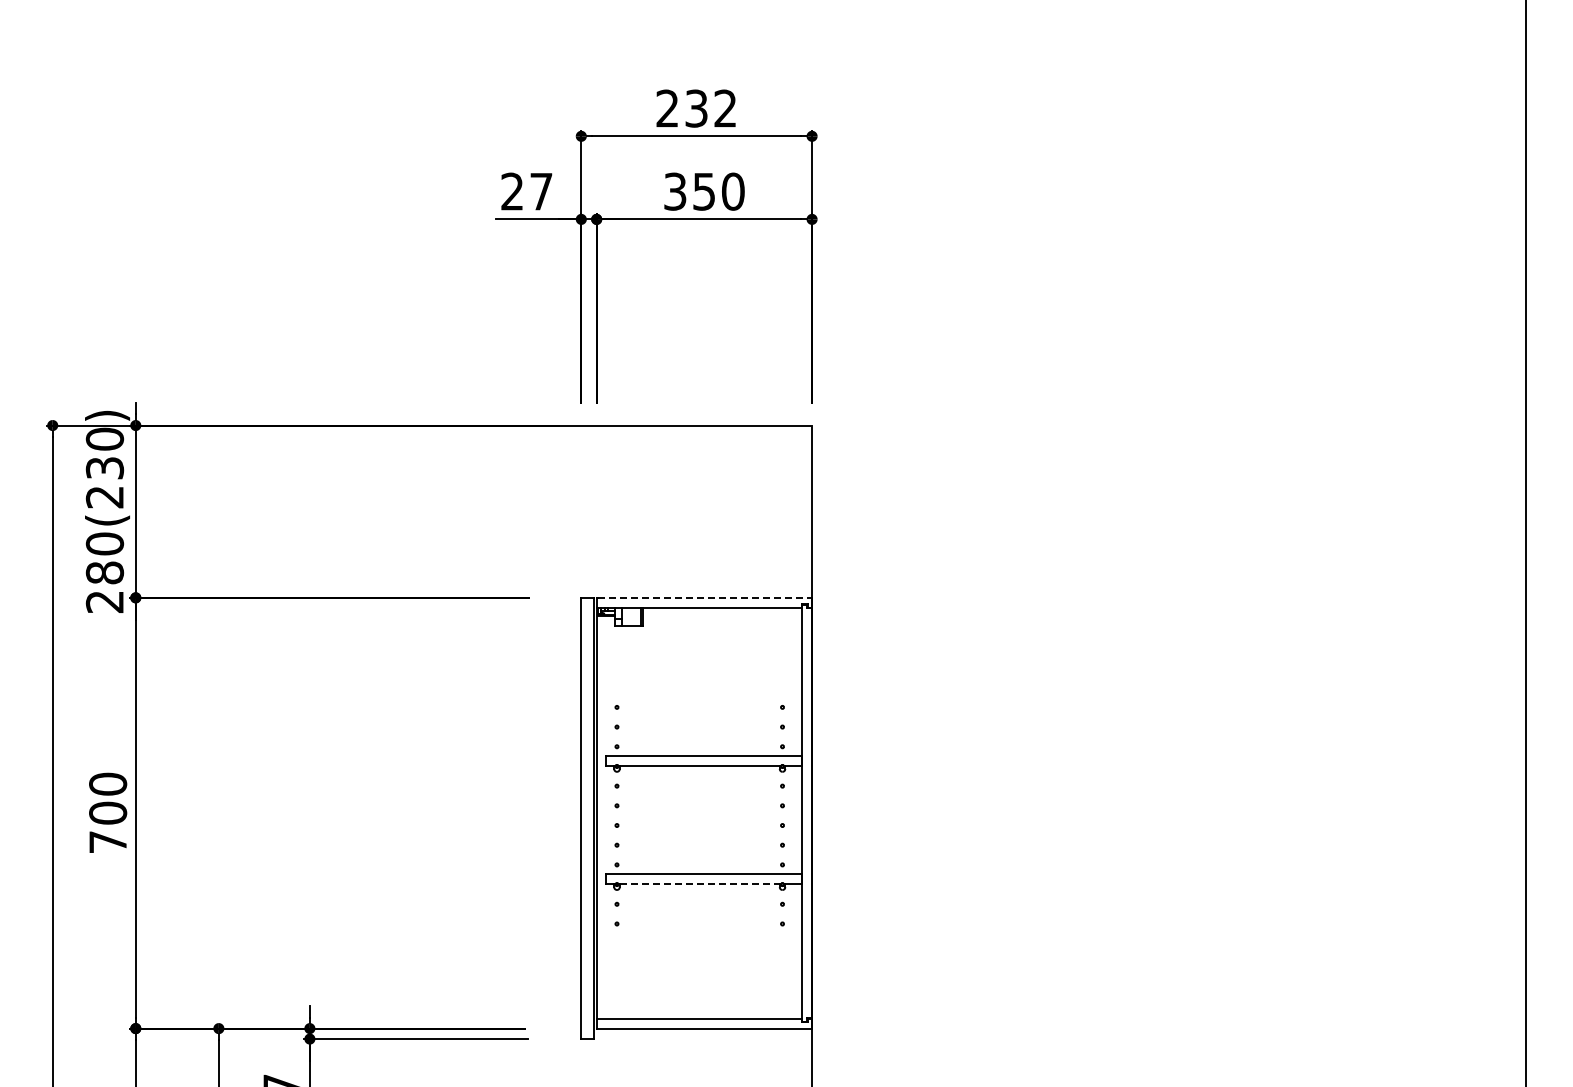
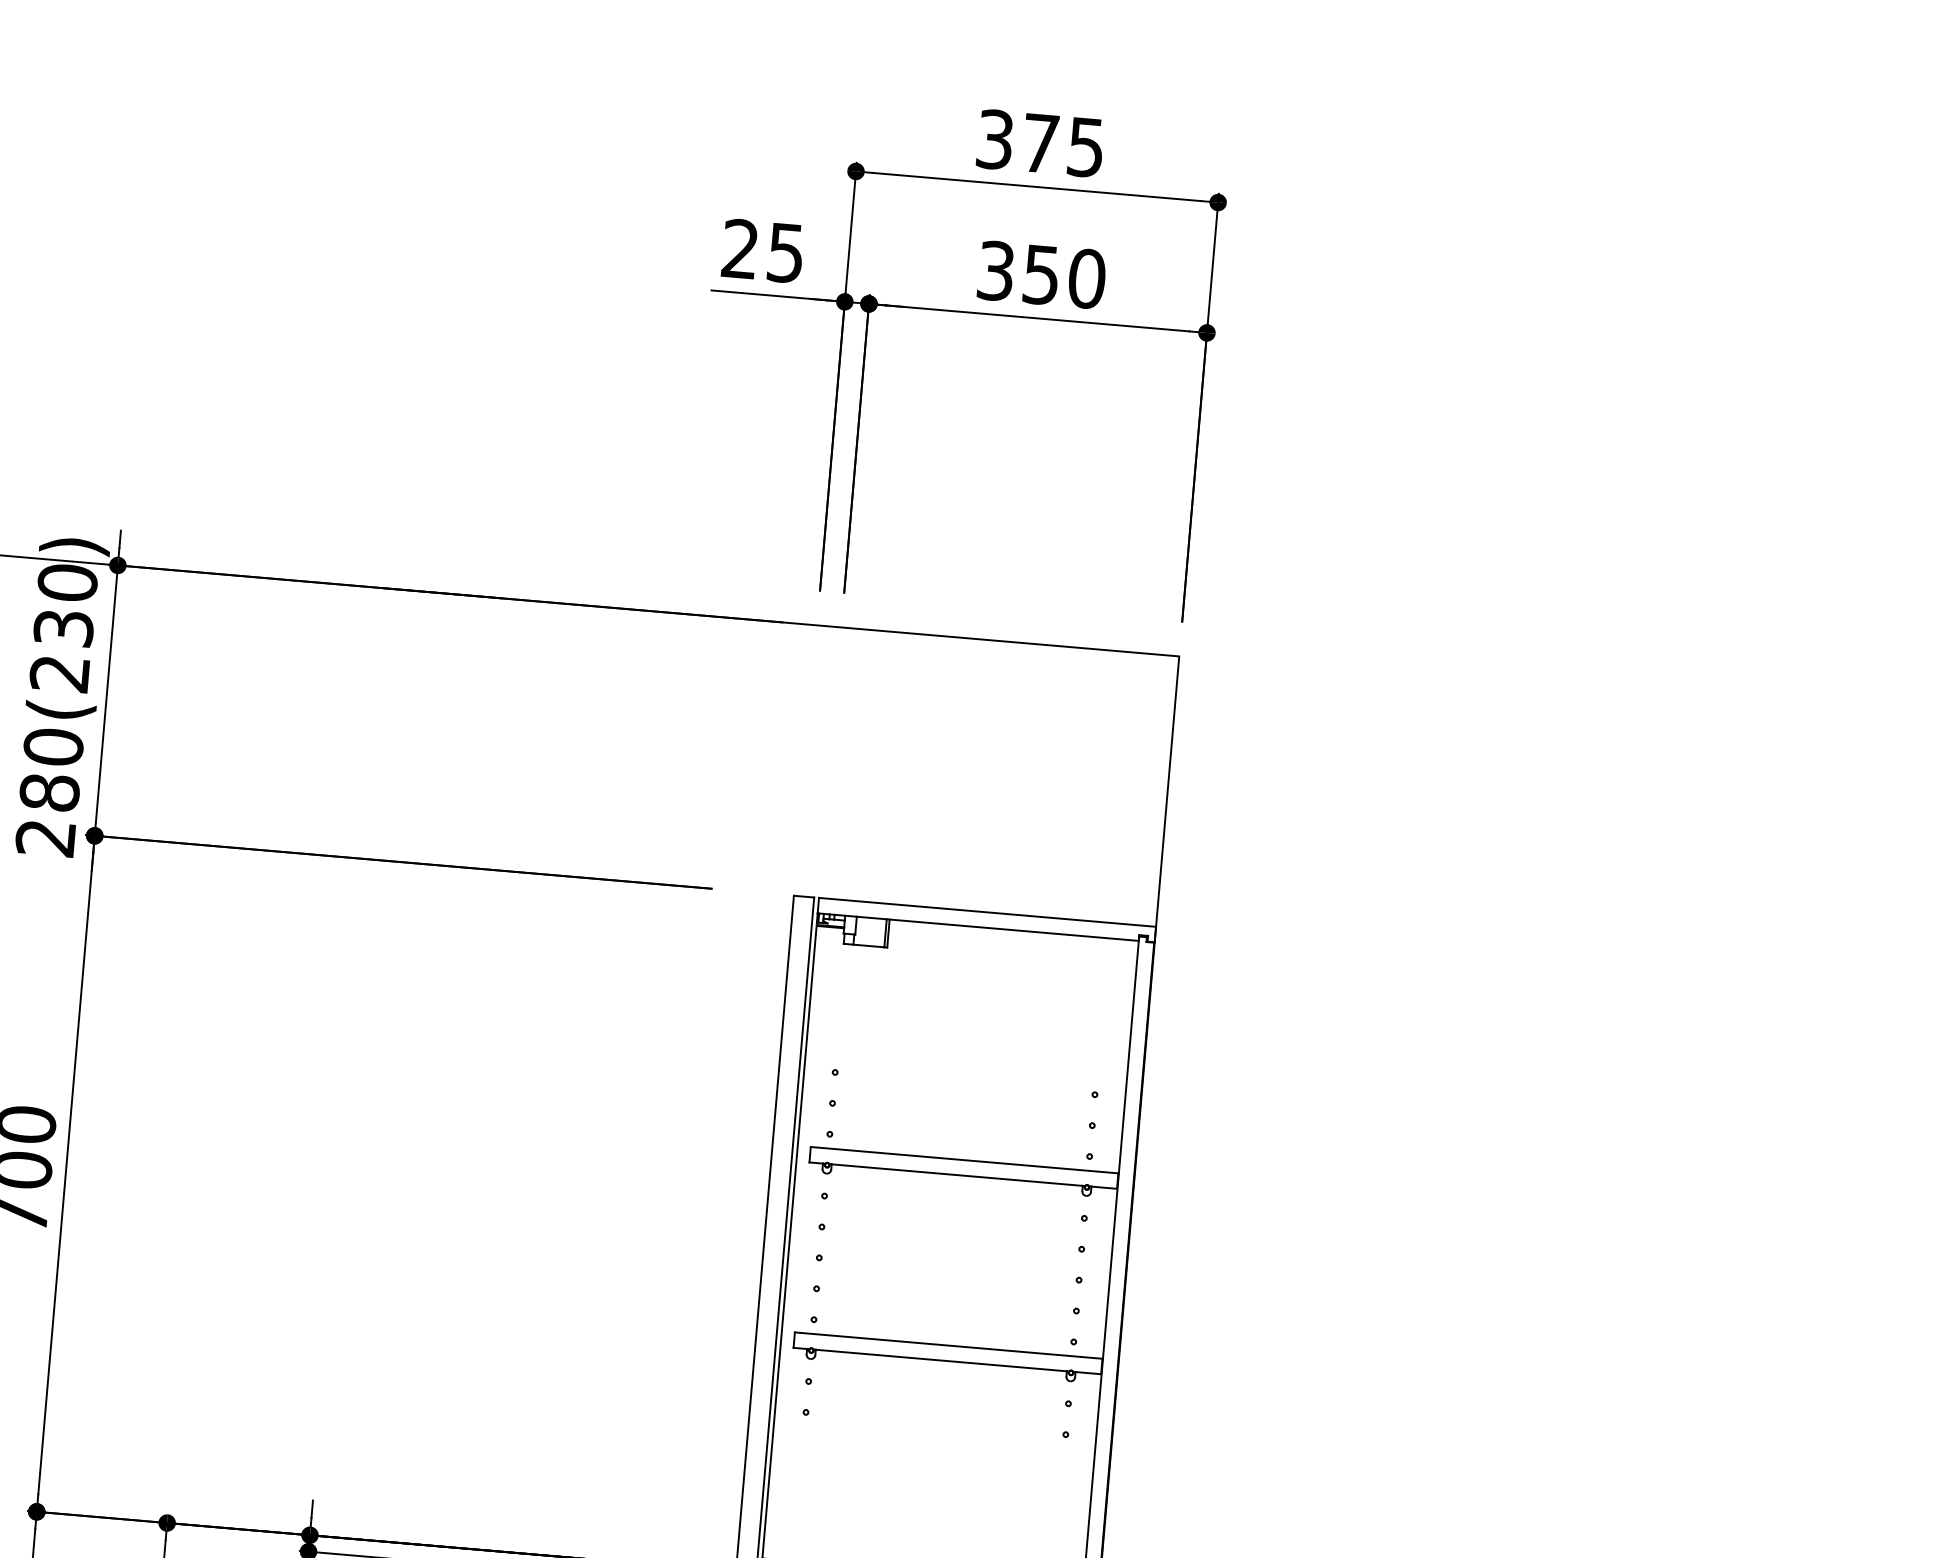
text: (696, 108) -> (1040, 143), 232 -> 375
text: (541, 191) -> (786, 252), 27 -> 25
line: (705, 597) -> (988, 911), dashed -> solid
line: (699, 883) -> (940, 1359), dashed -> solid

